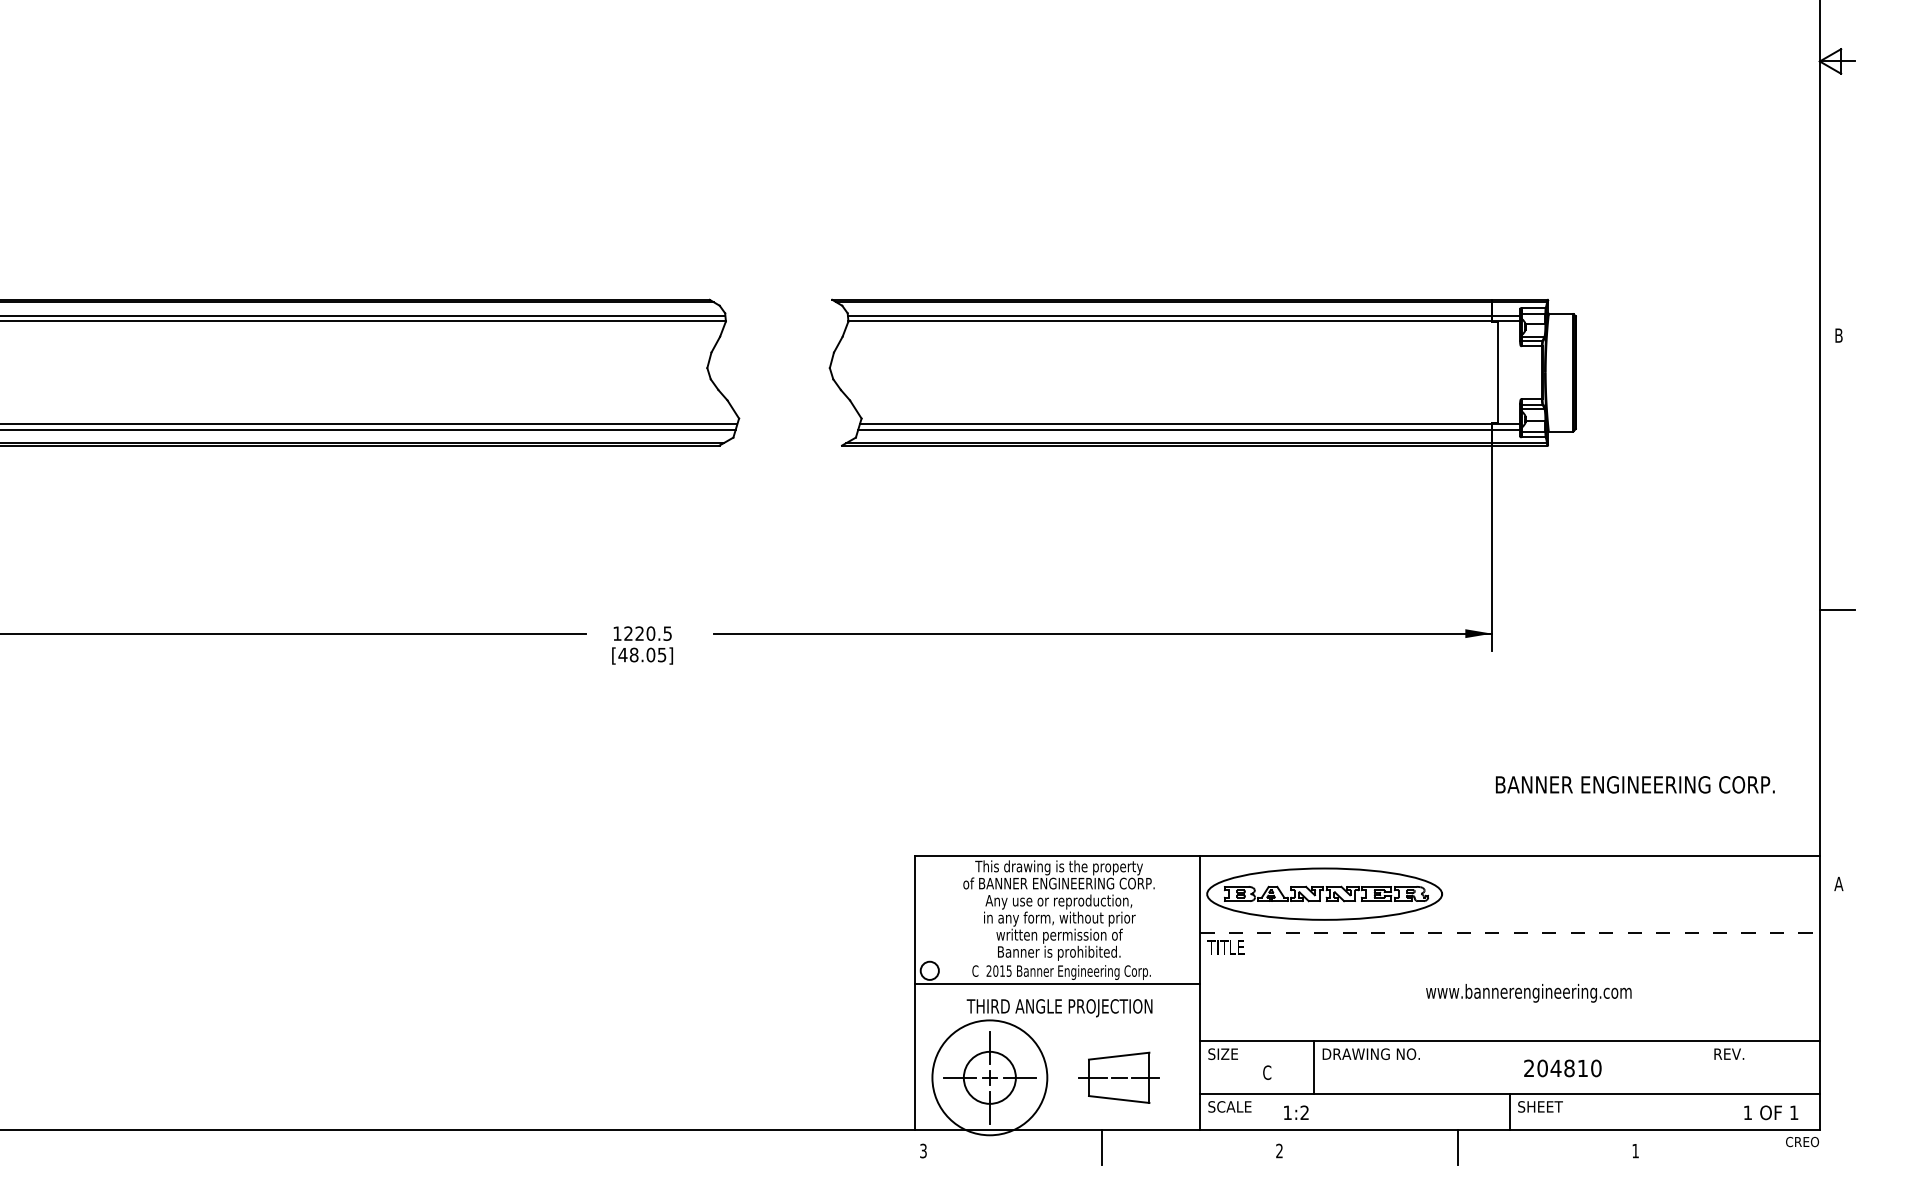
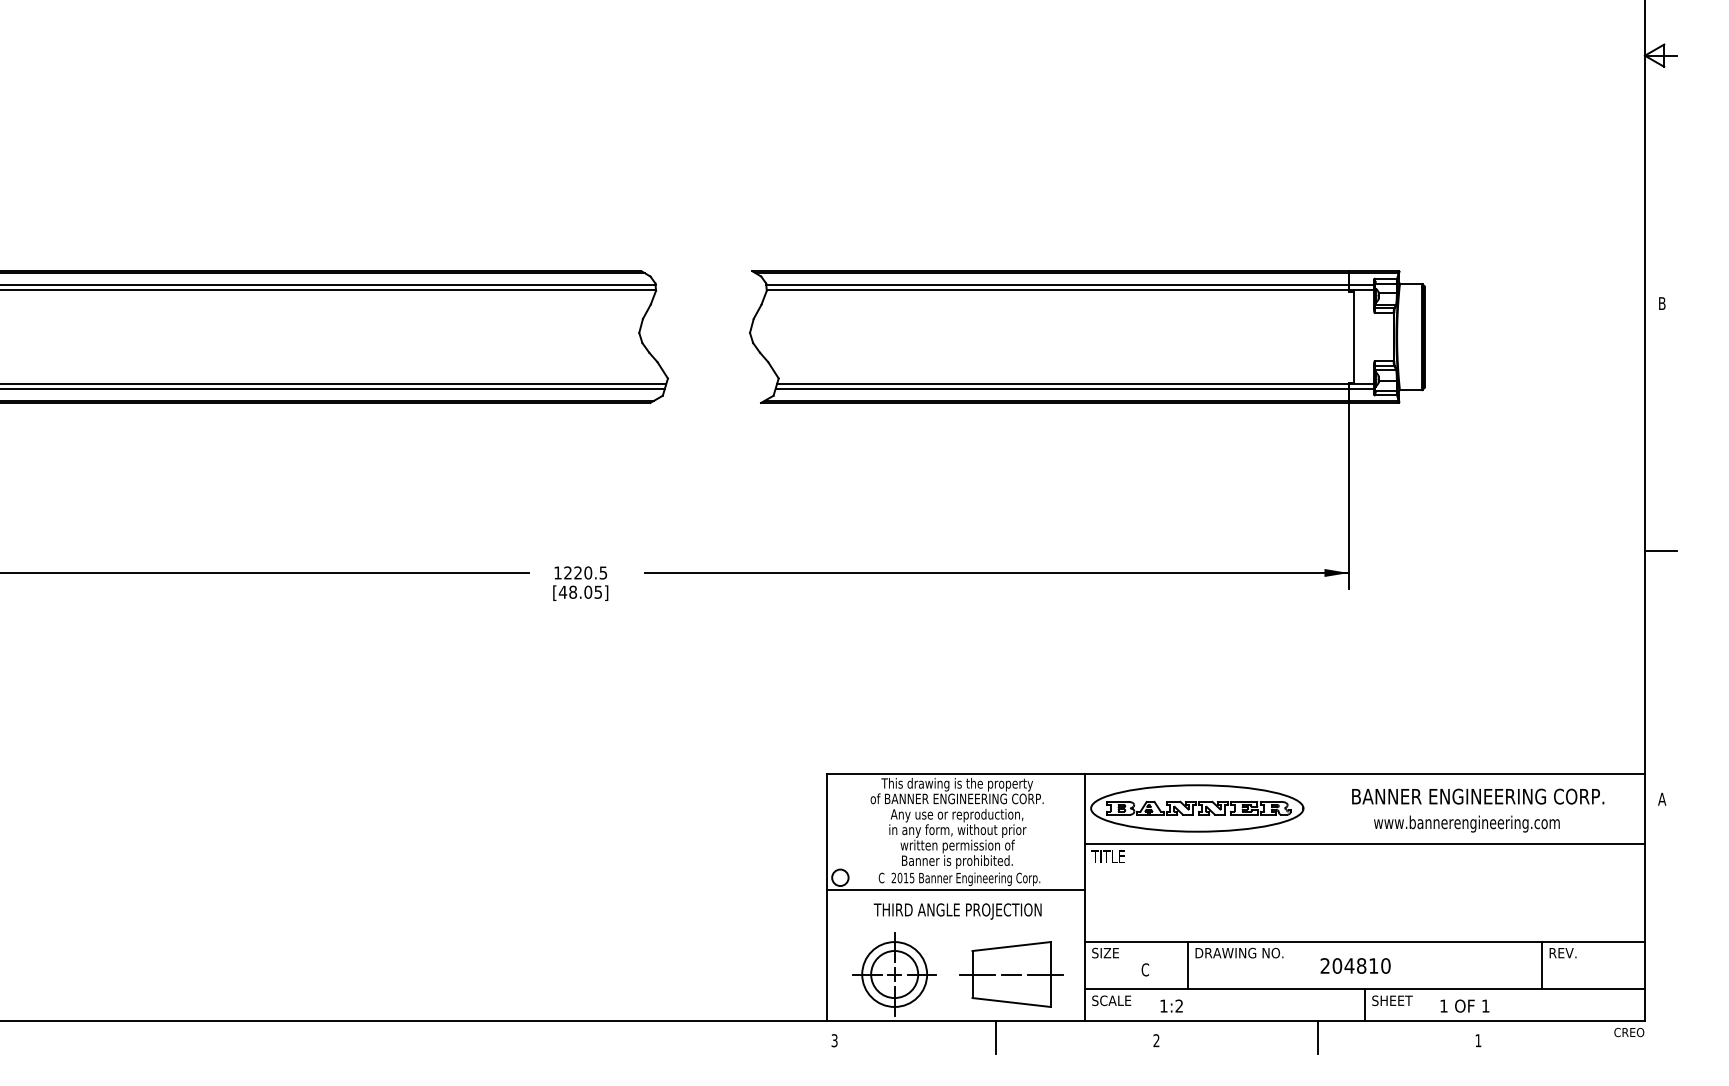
text: (1635, 784) -> (1478, 796), moved
line: (1510, 932) -> (1365, 843), dashed -> solid
text: (1528, 992) -> (1466, 823), moved
text: (1562, 1067) -> (1355, 965), moved
line: (1705, 1067) -> (1541, 965), added
circle: (989, 1077) -> (894, 974), size x0.62
part: (1119, 1077) -> (1011, 974), size x1.43
text: (1770, 1112) -> (1464, 1005), moved

